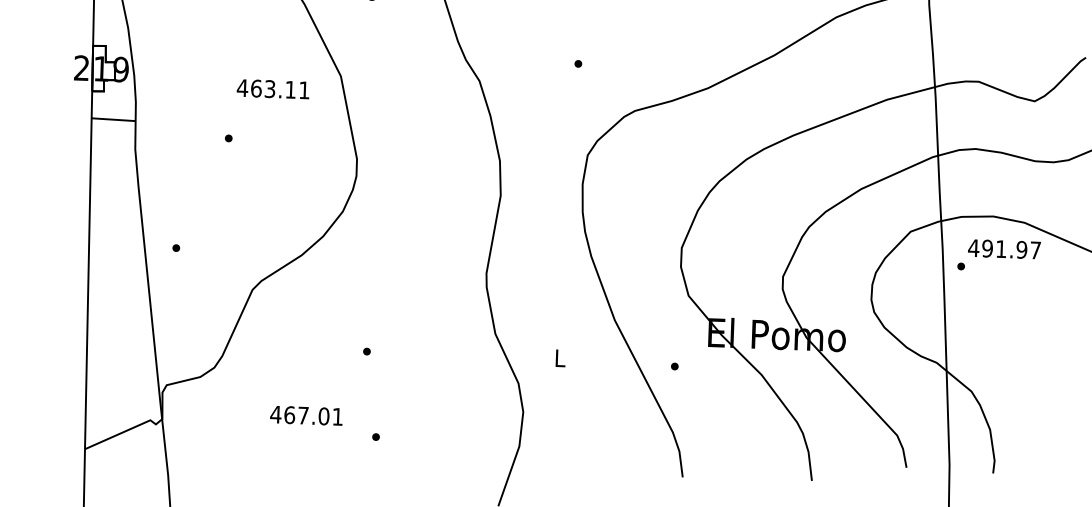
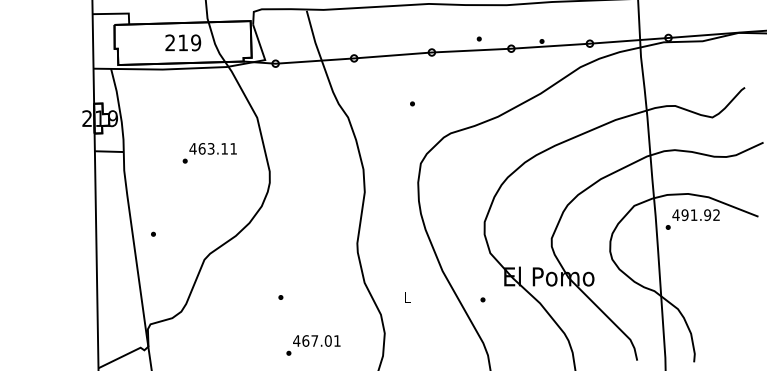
text: (272, 88) -> (212, 148), moved
text: (1035, 249) -> (716, 214), 491.97 -> 491.92
text: (306, 414) -> (316, 340), moved

